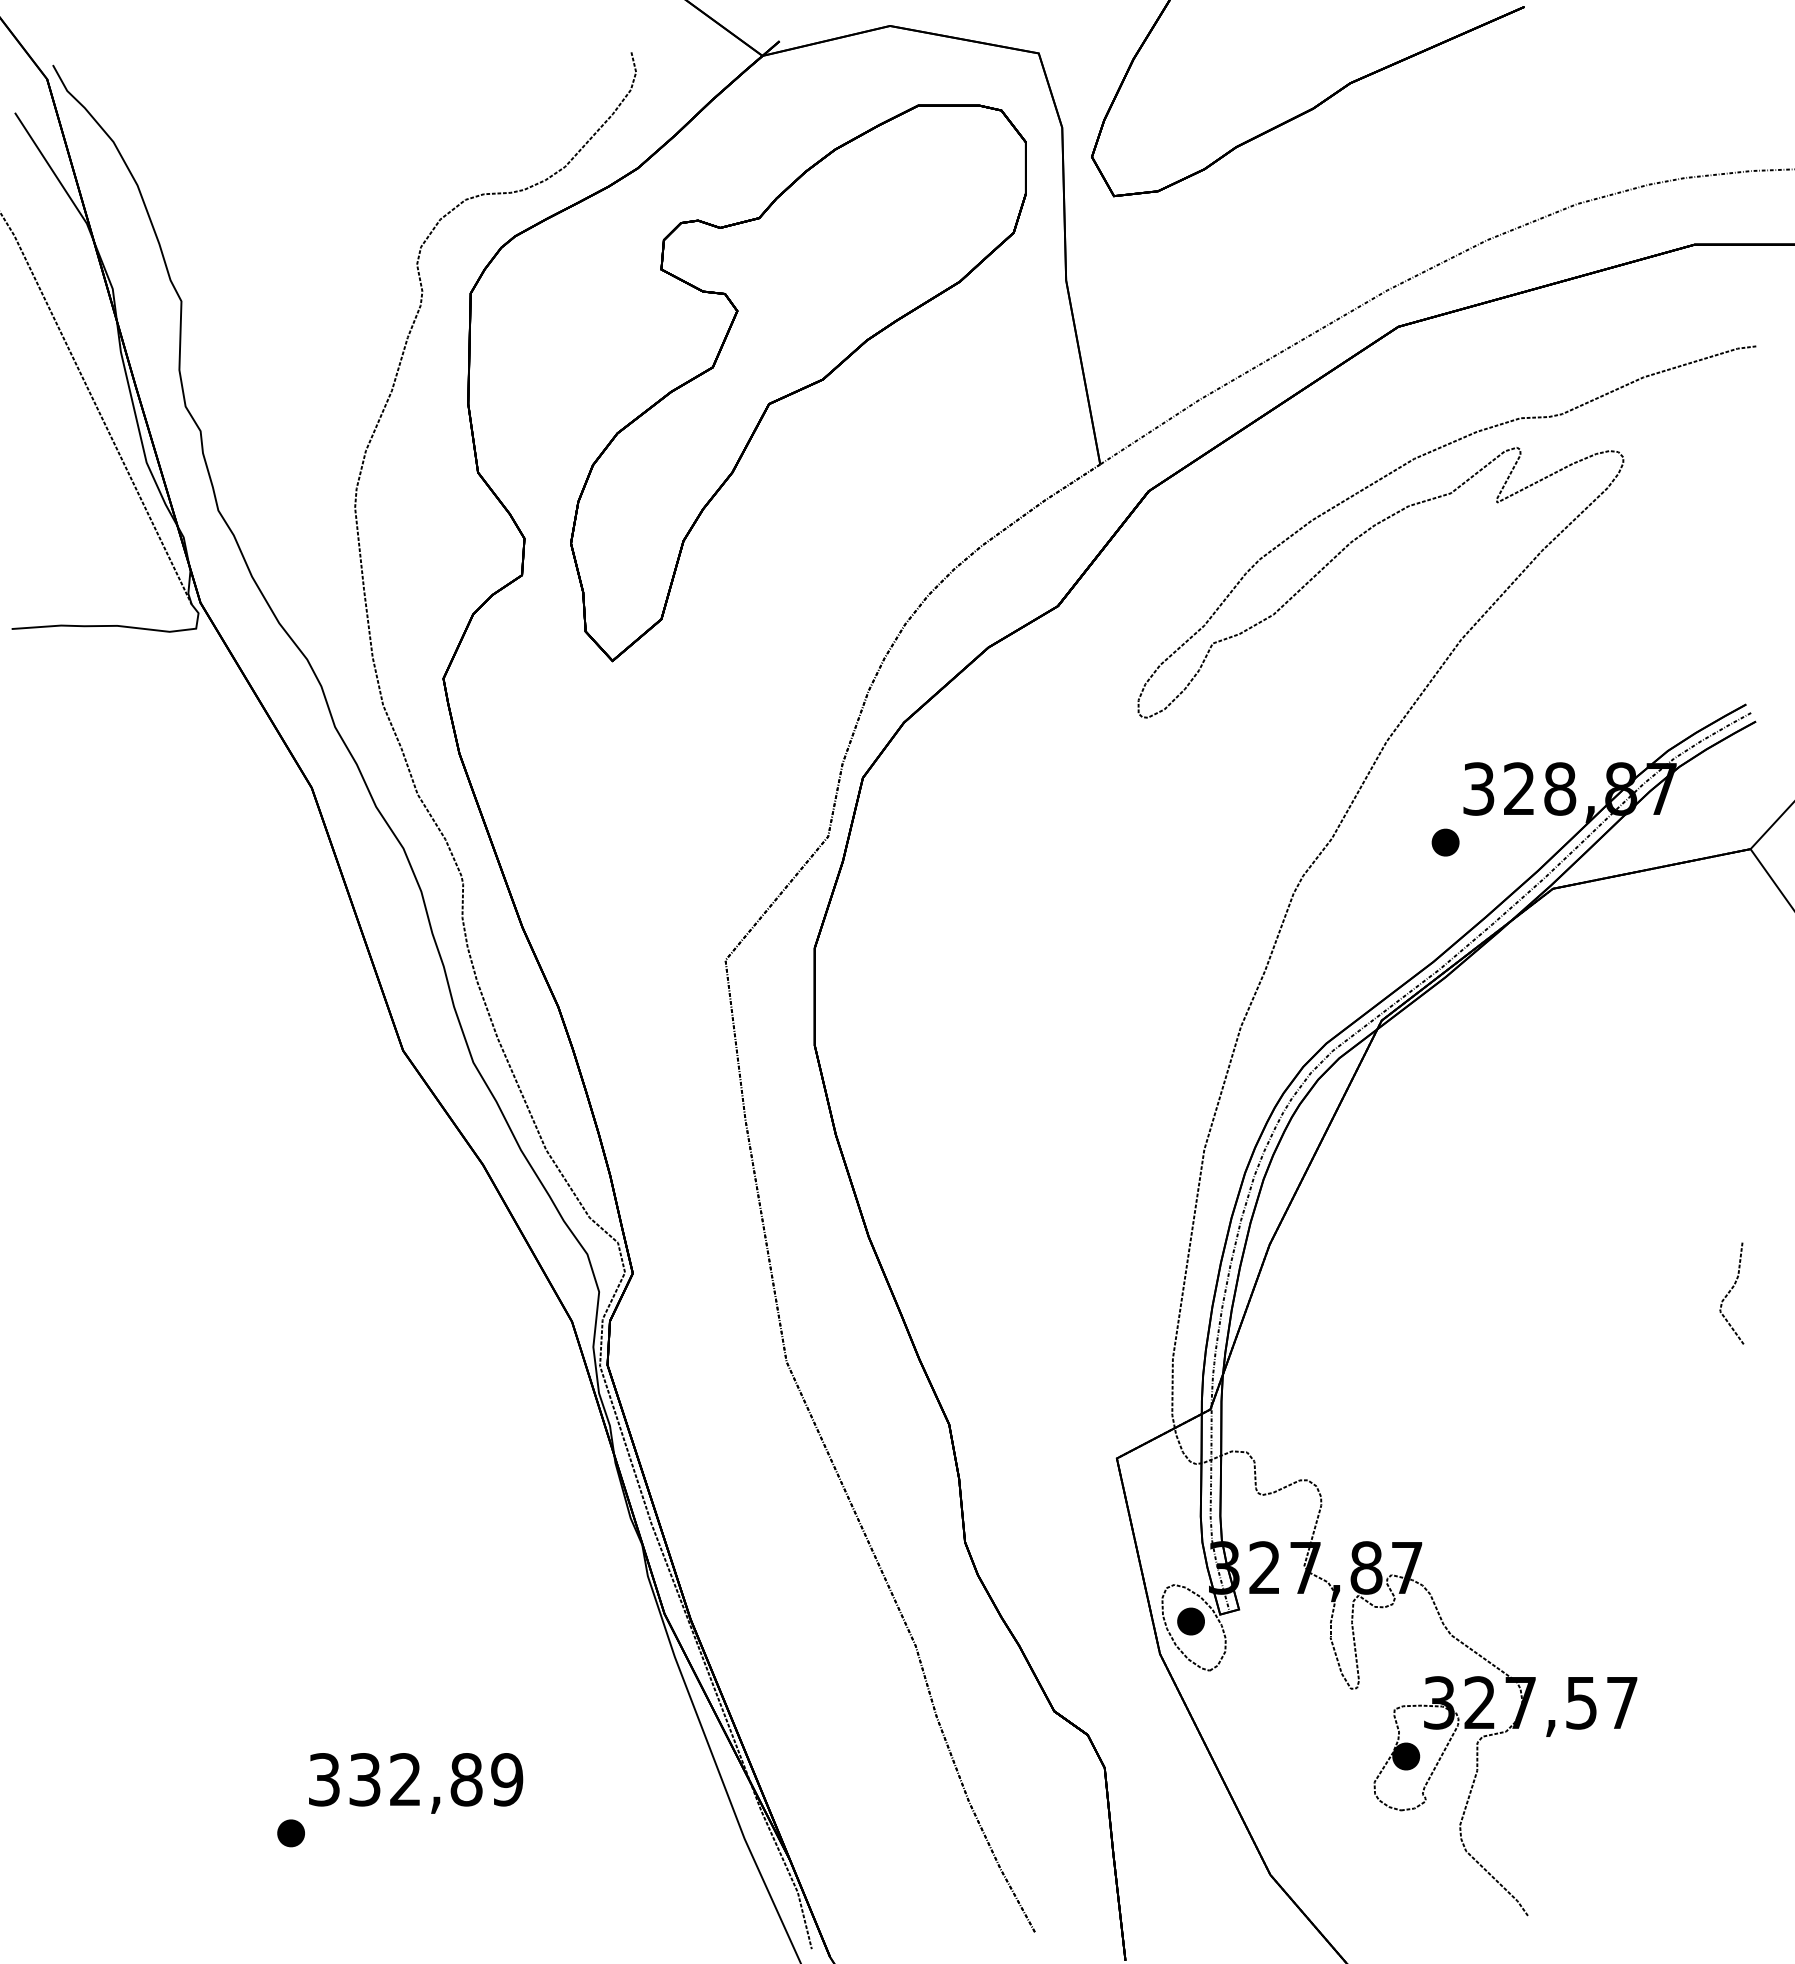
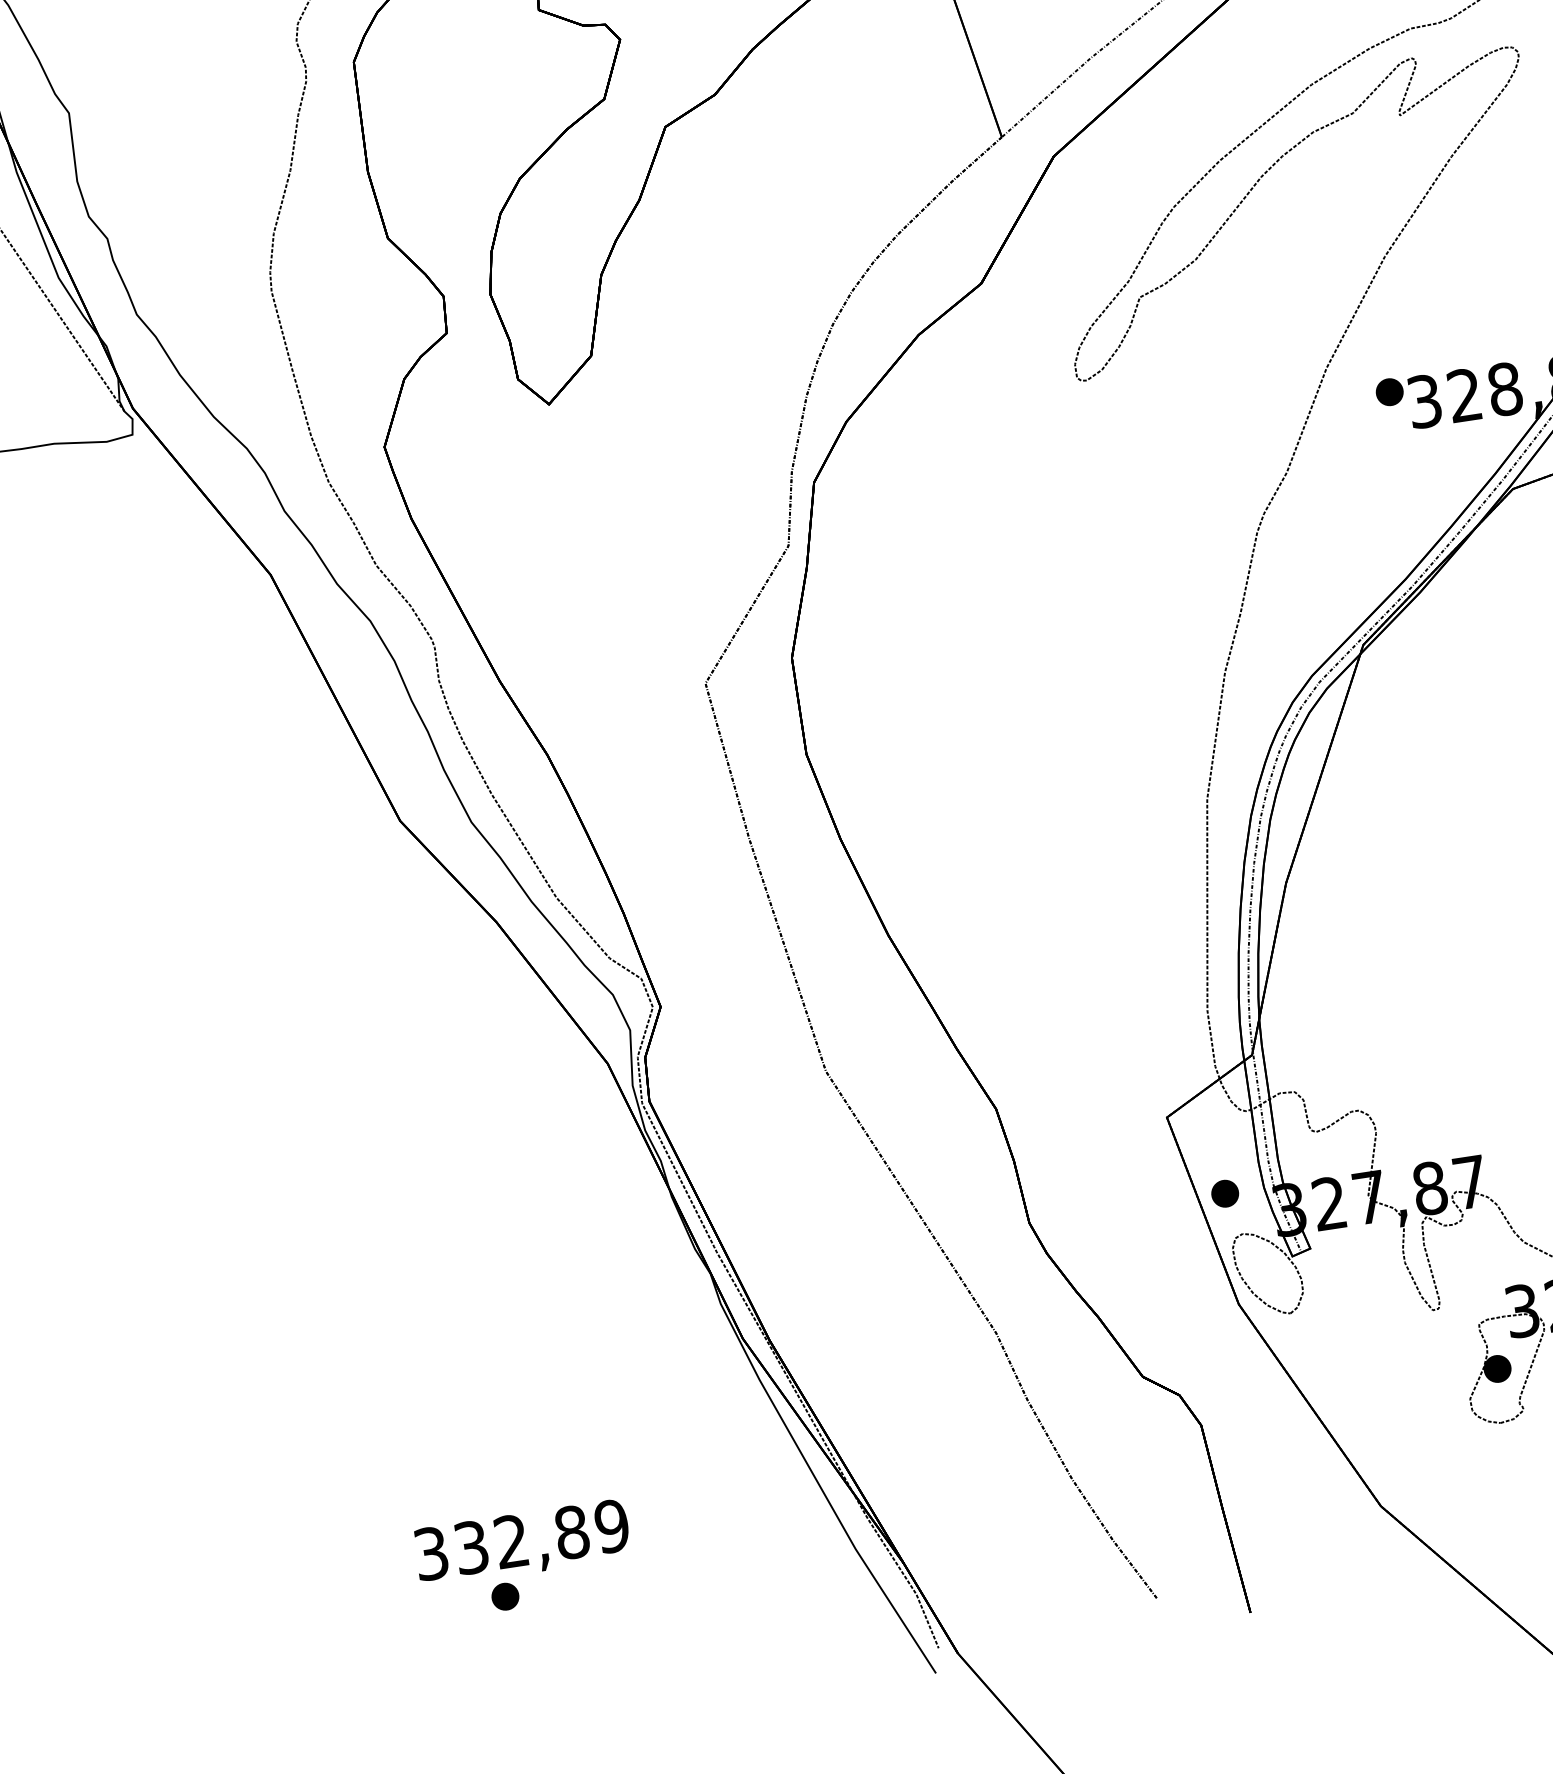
part: (1445, 842) -> (1389, 392), moved
part: (1190, 1621) -> (1224, 1193), moved
part: (290, 1833) -> (504, 1596), moved

